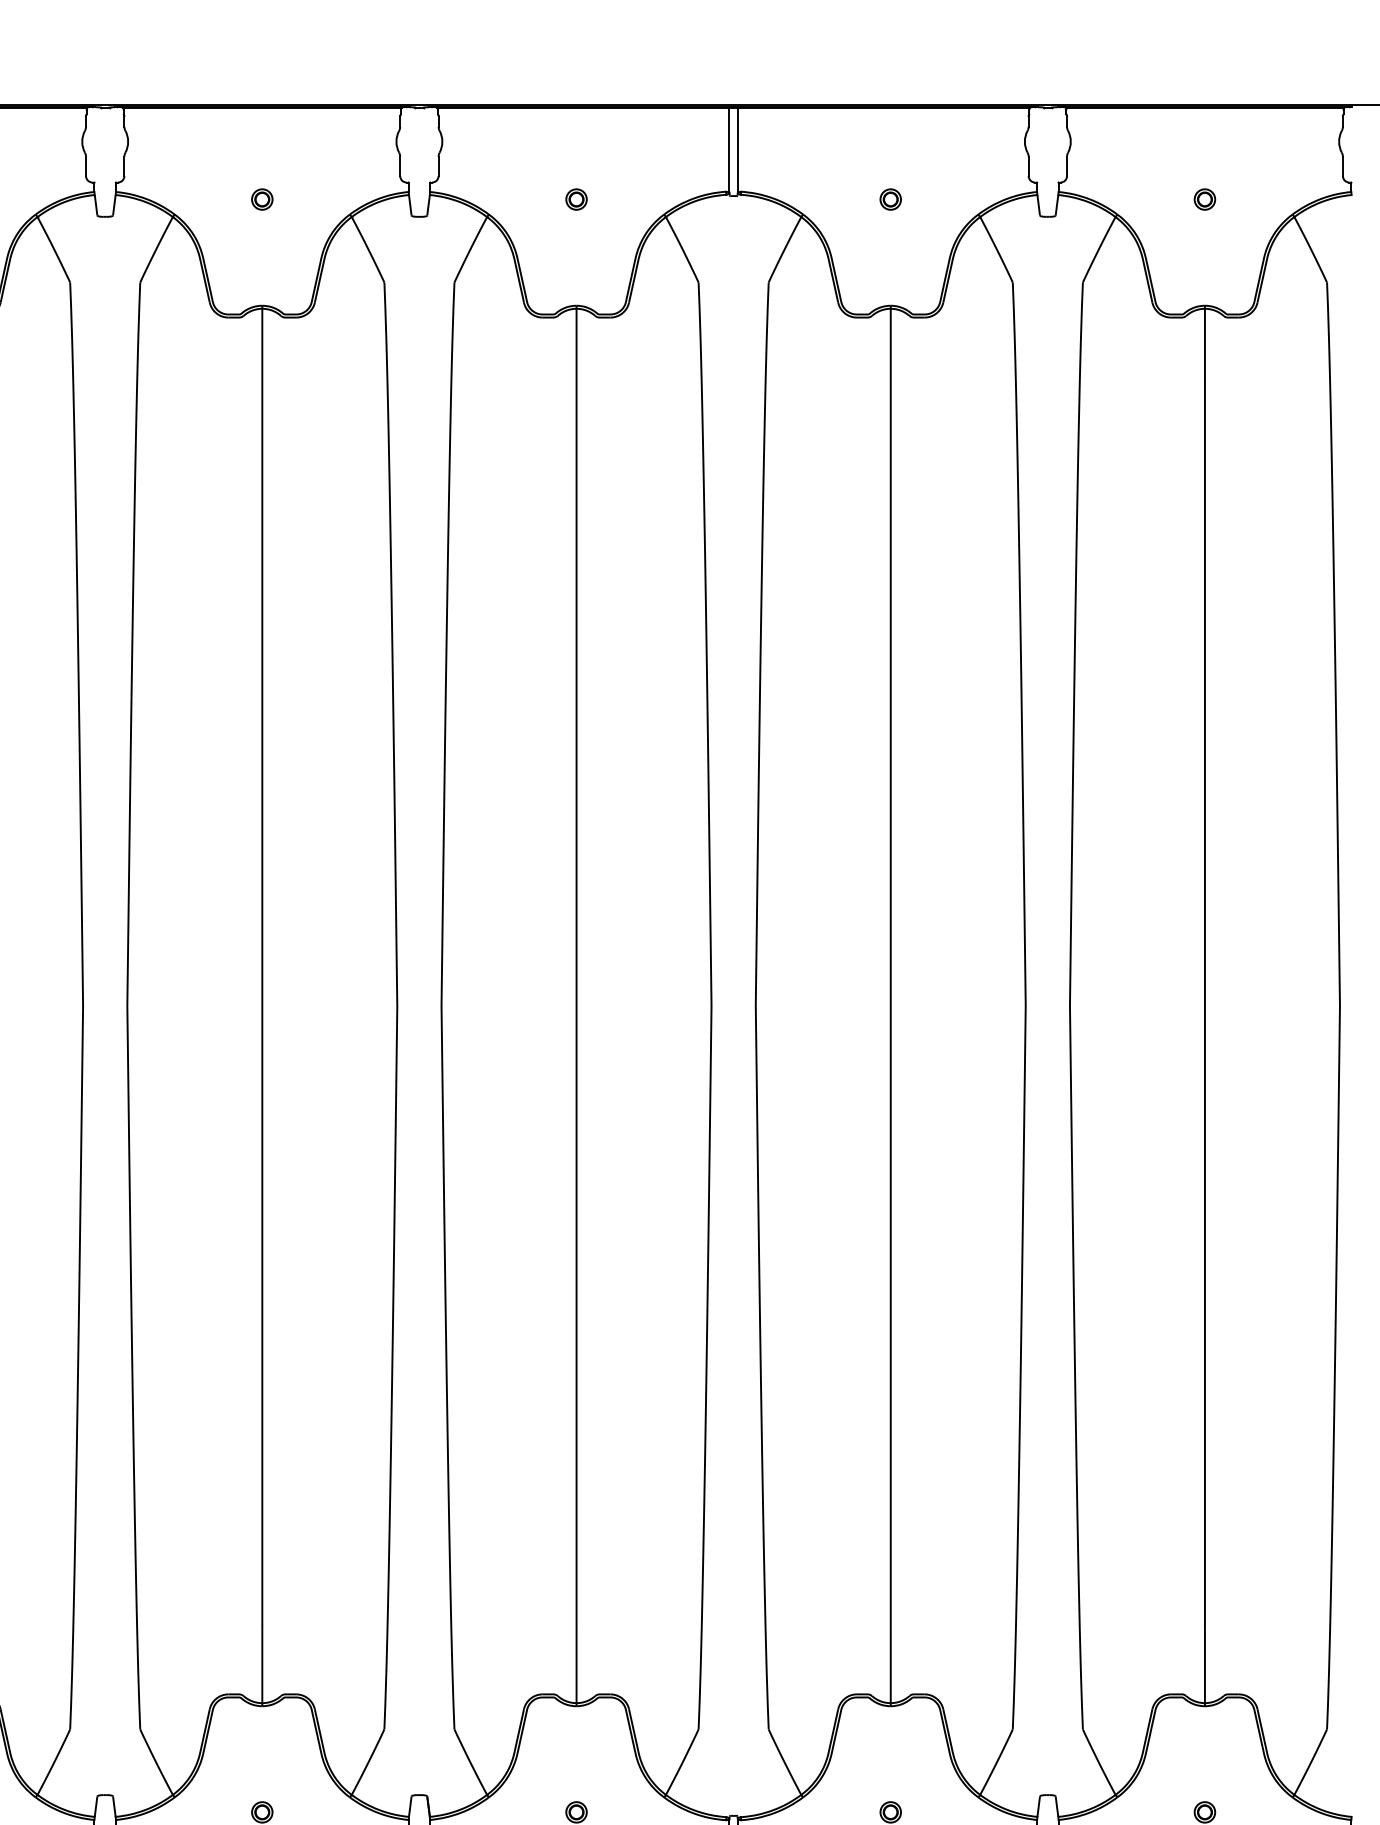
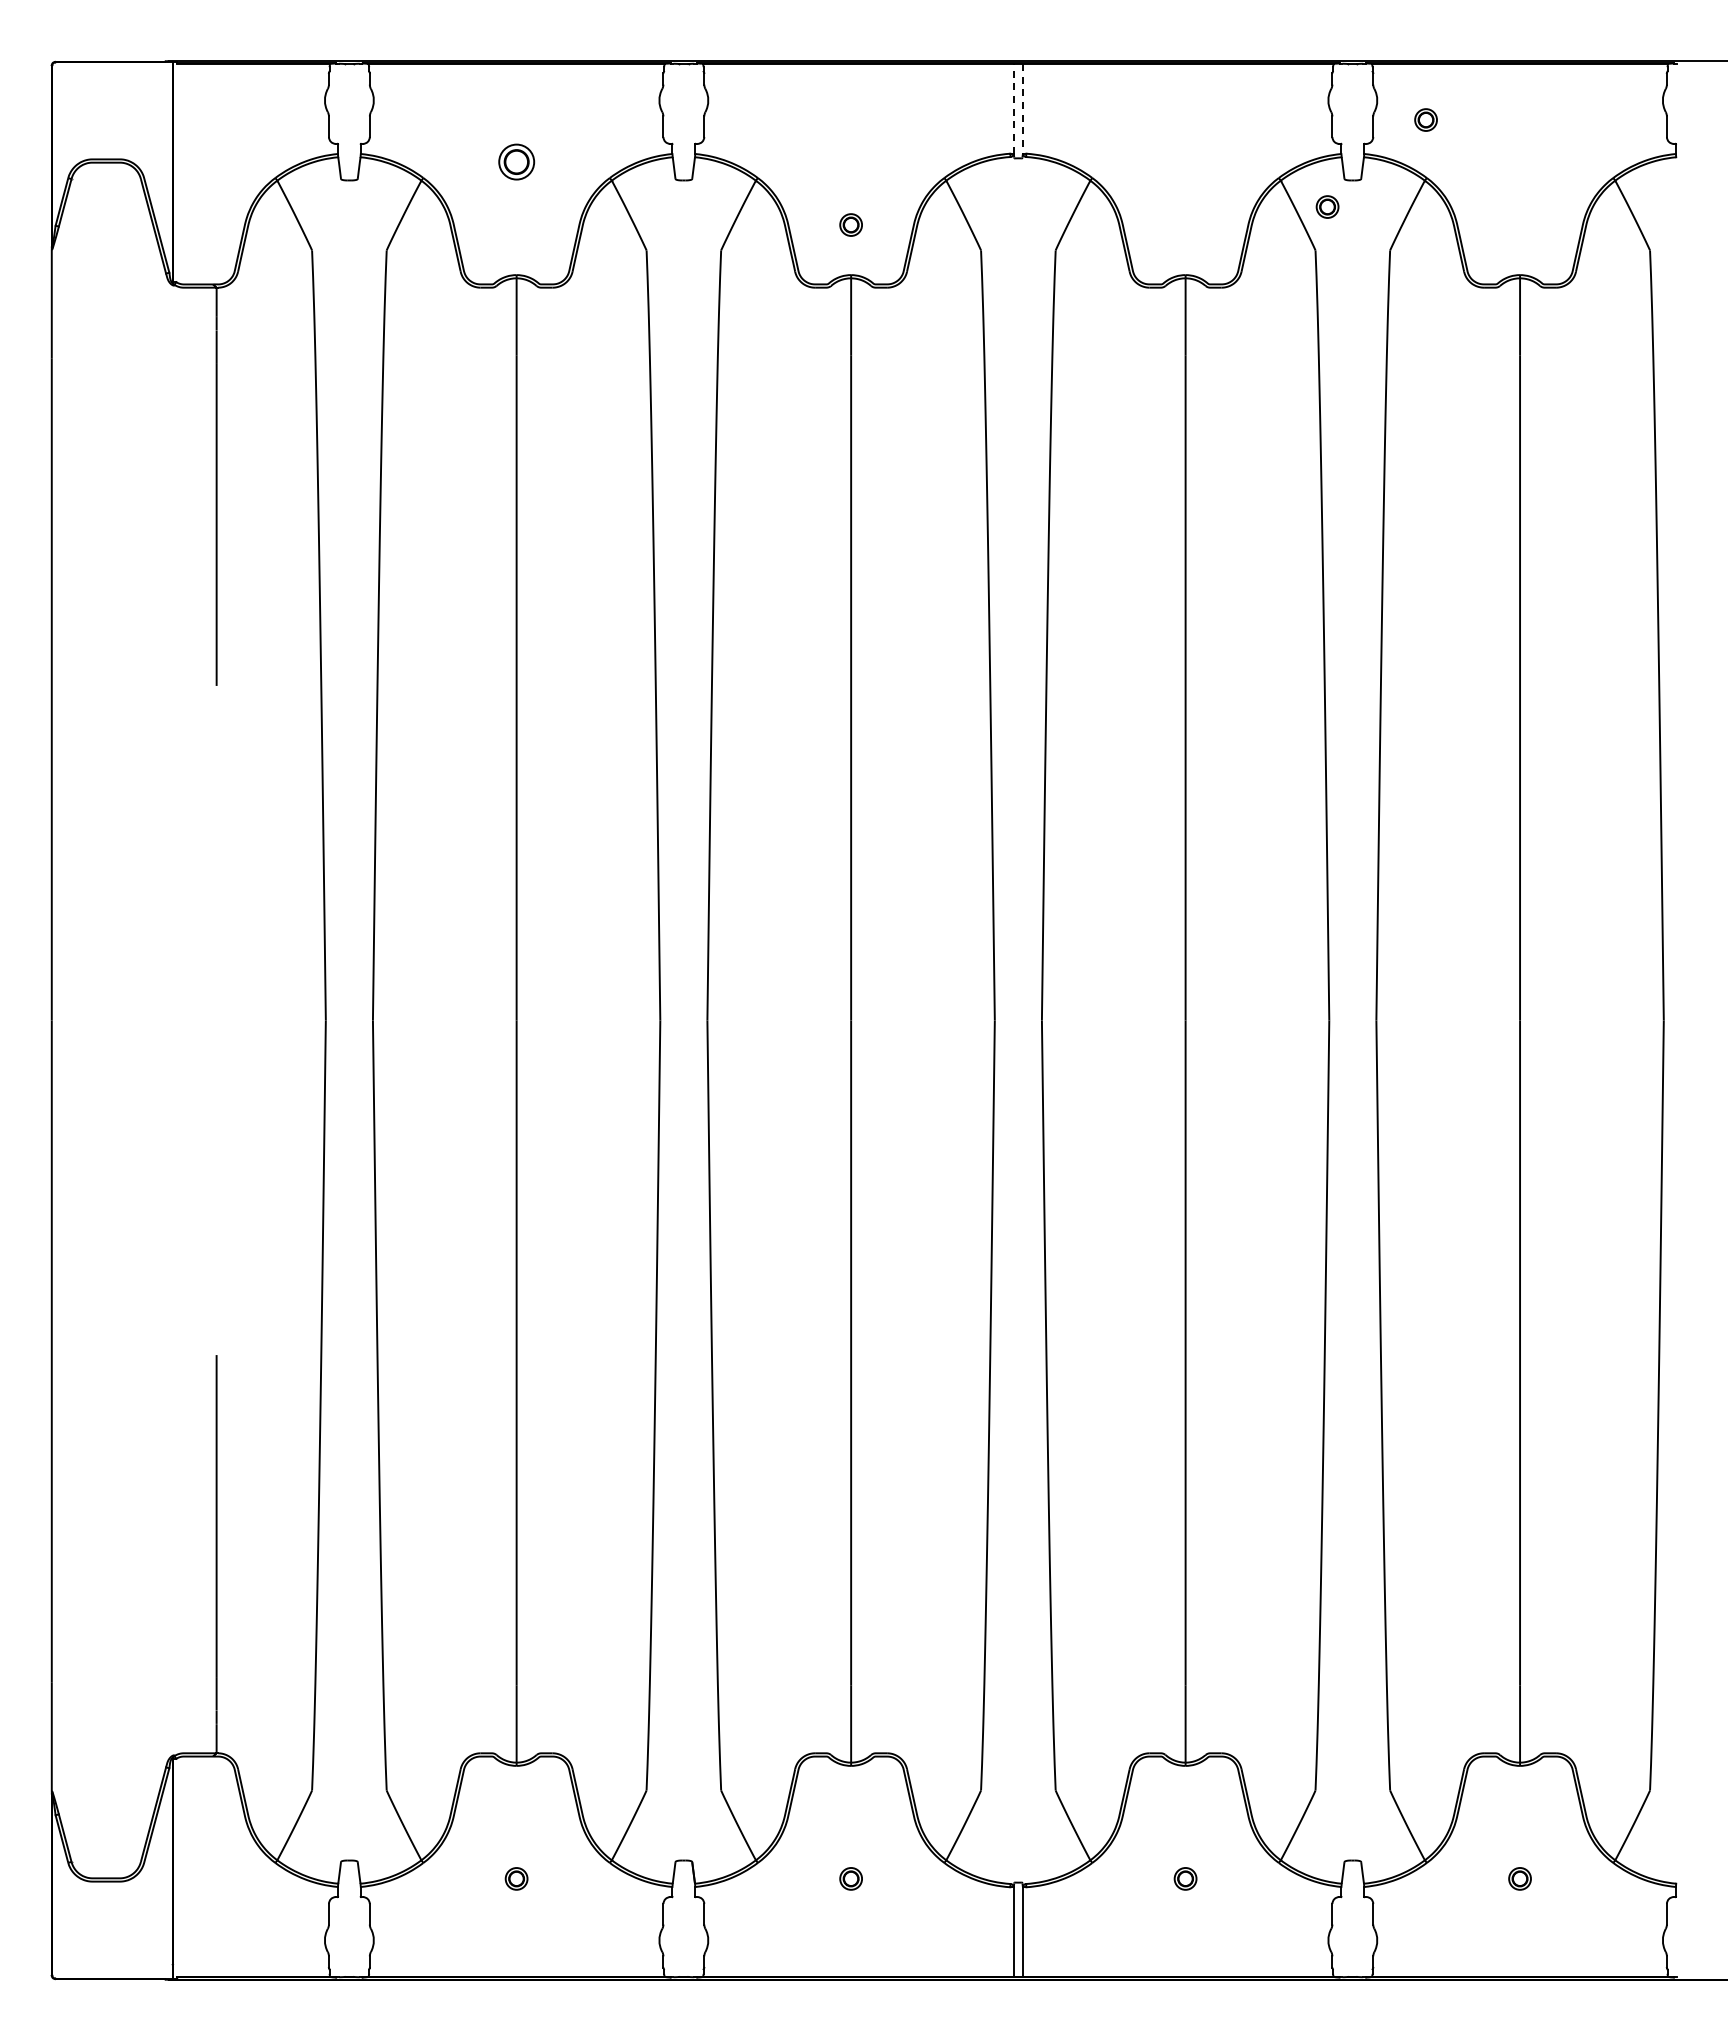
line: (729, 149) -> (1013, 108), solid -> dashed
line: (737, 149) -> (1022, 108), solid -> dashed
part: (262, 199) -> (516, 161), size x1.6
part: (575, 199) -> (850, 224), moved
part: (890, 199) -> (1327, 206), moved
part: (1204, 199) -> (1425, 119), moved

